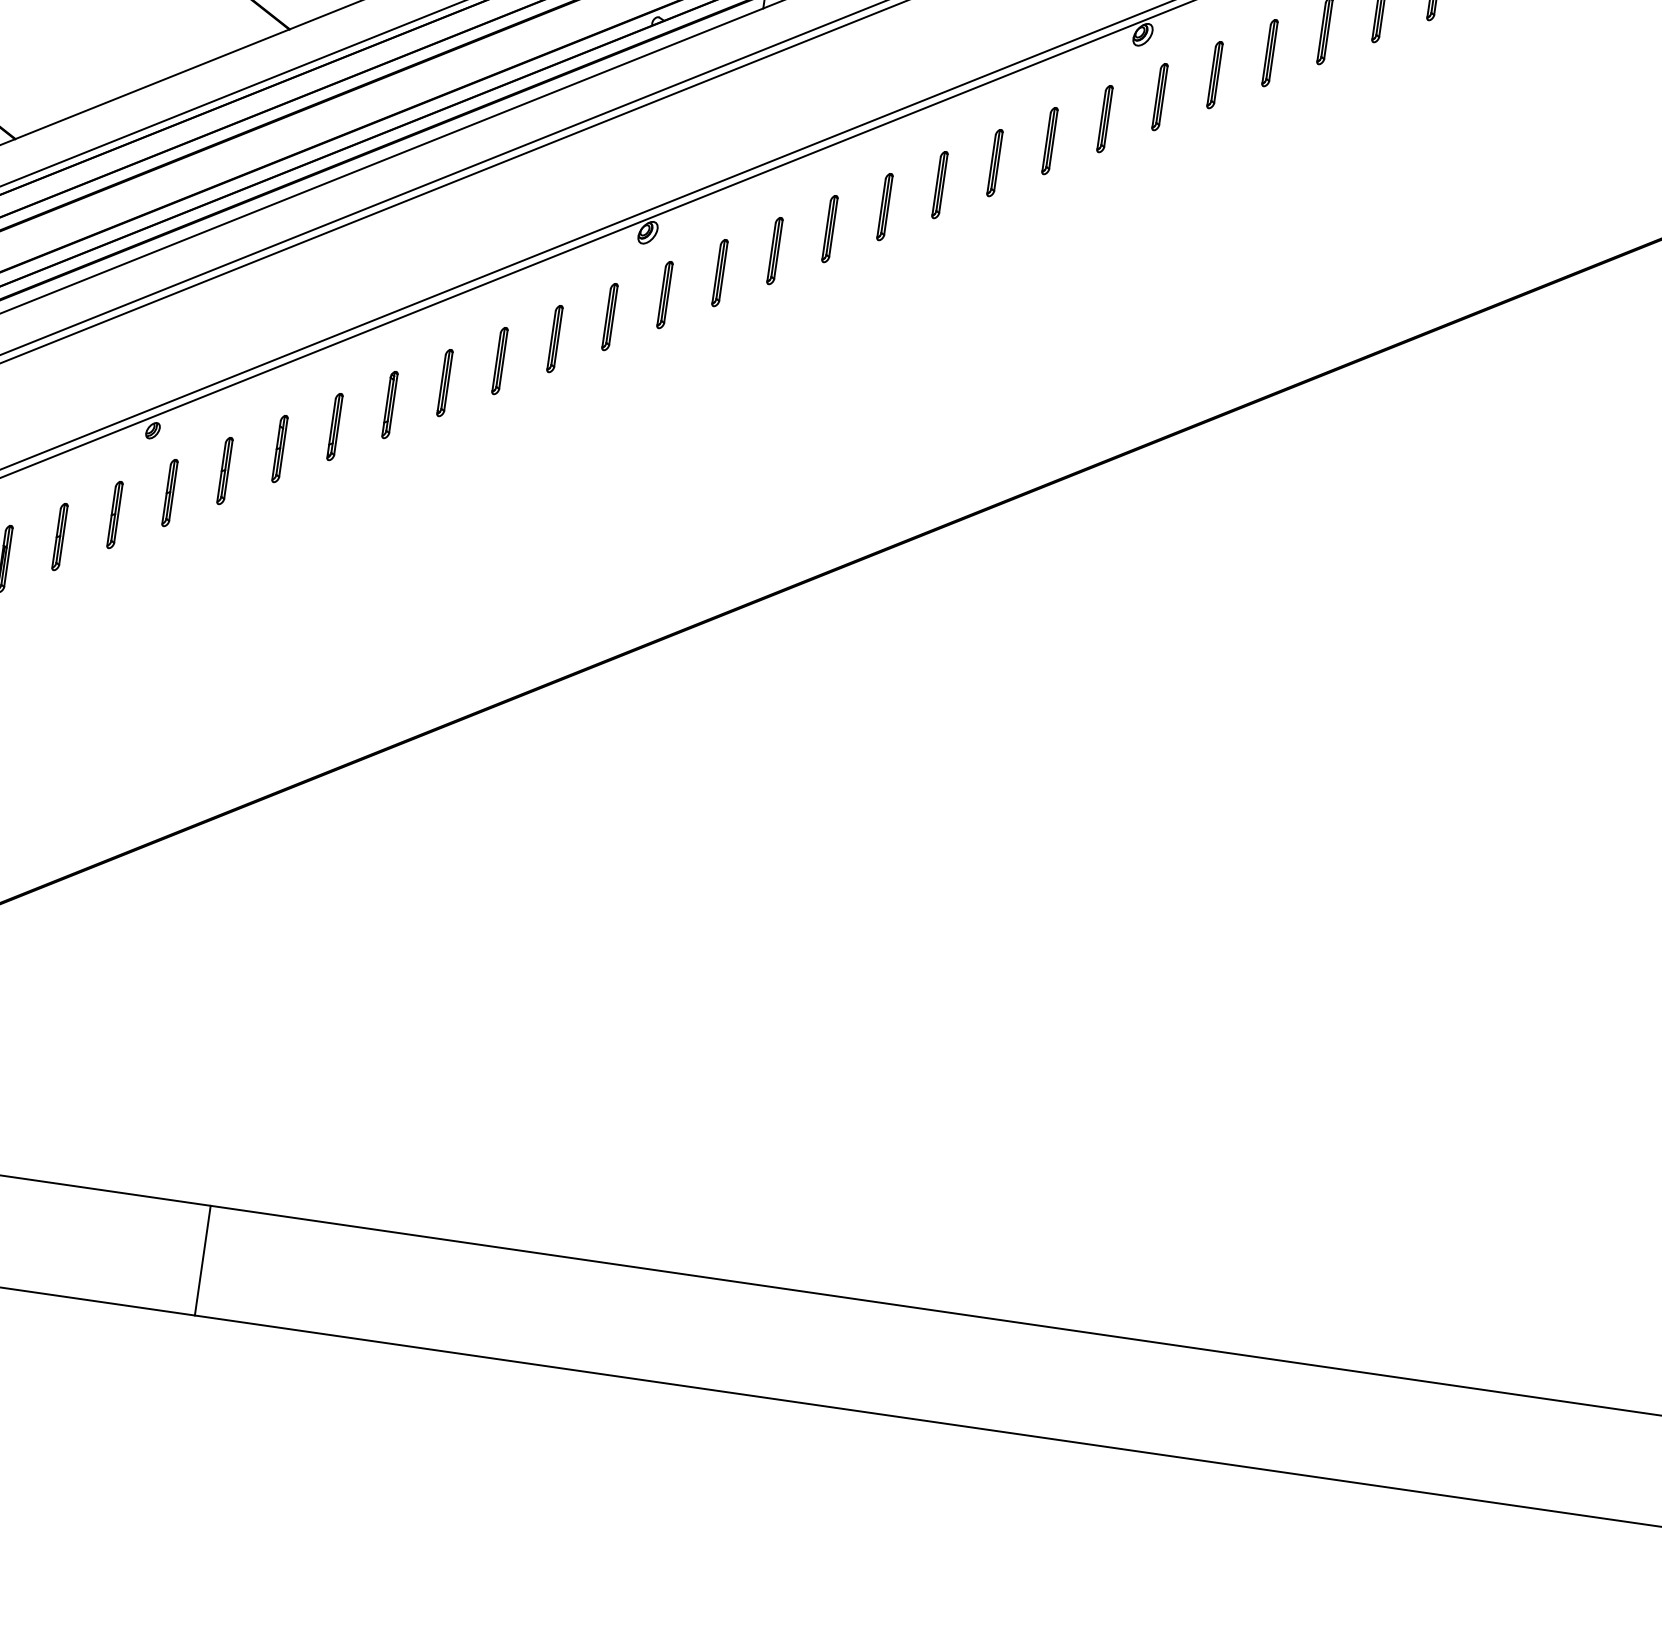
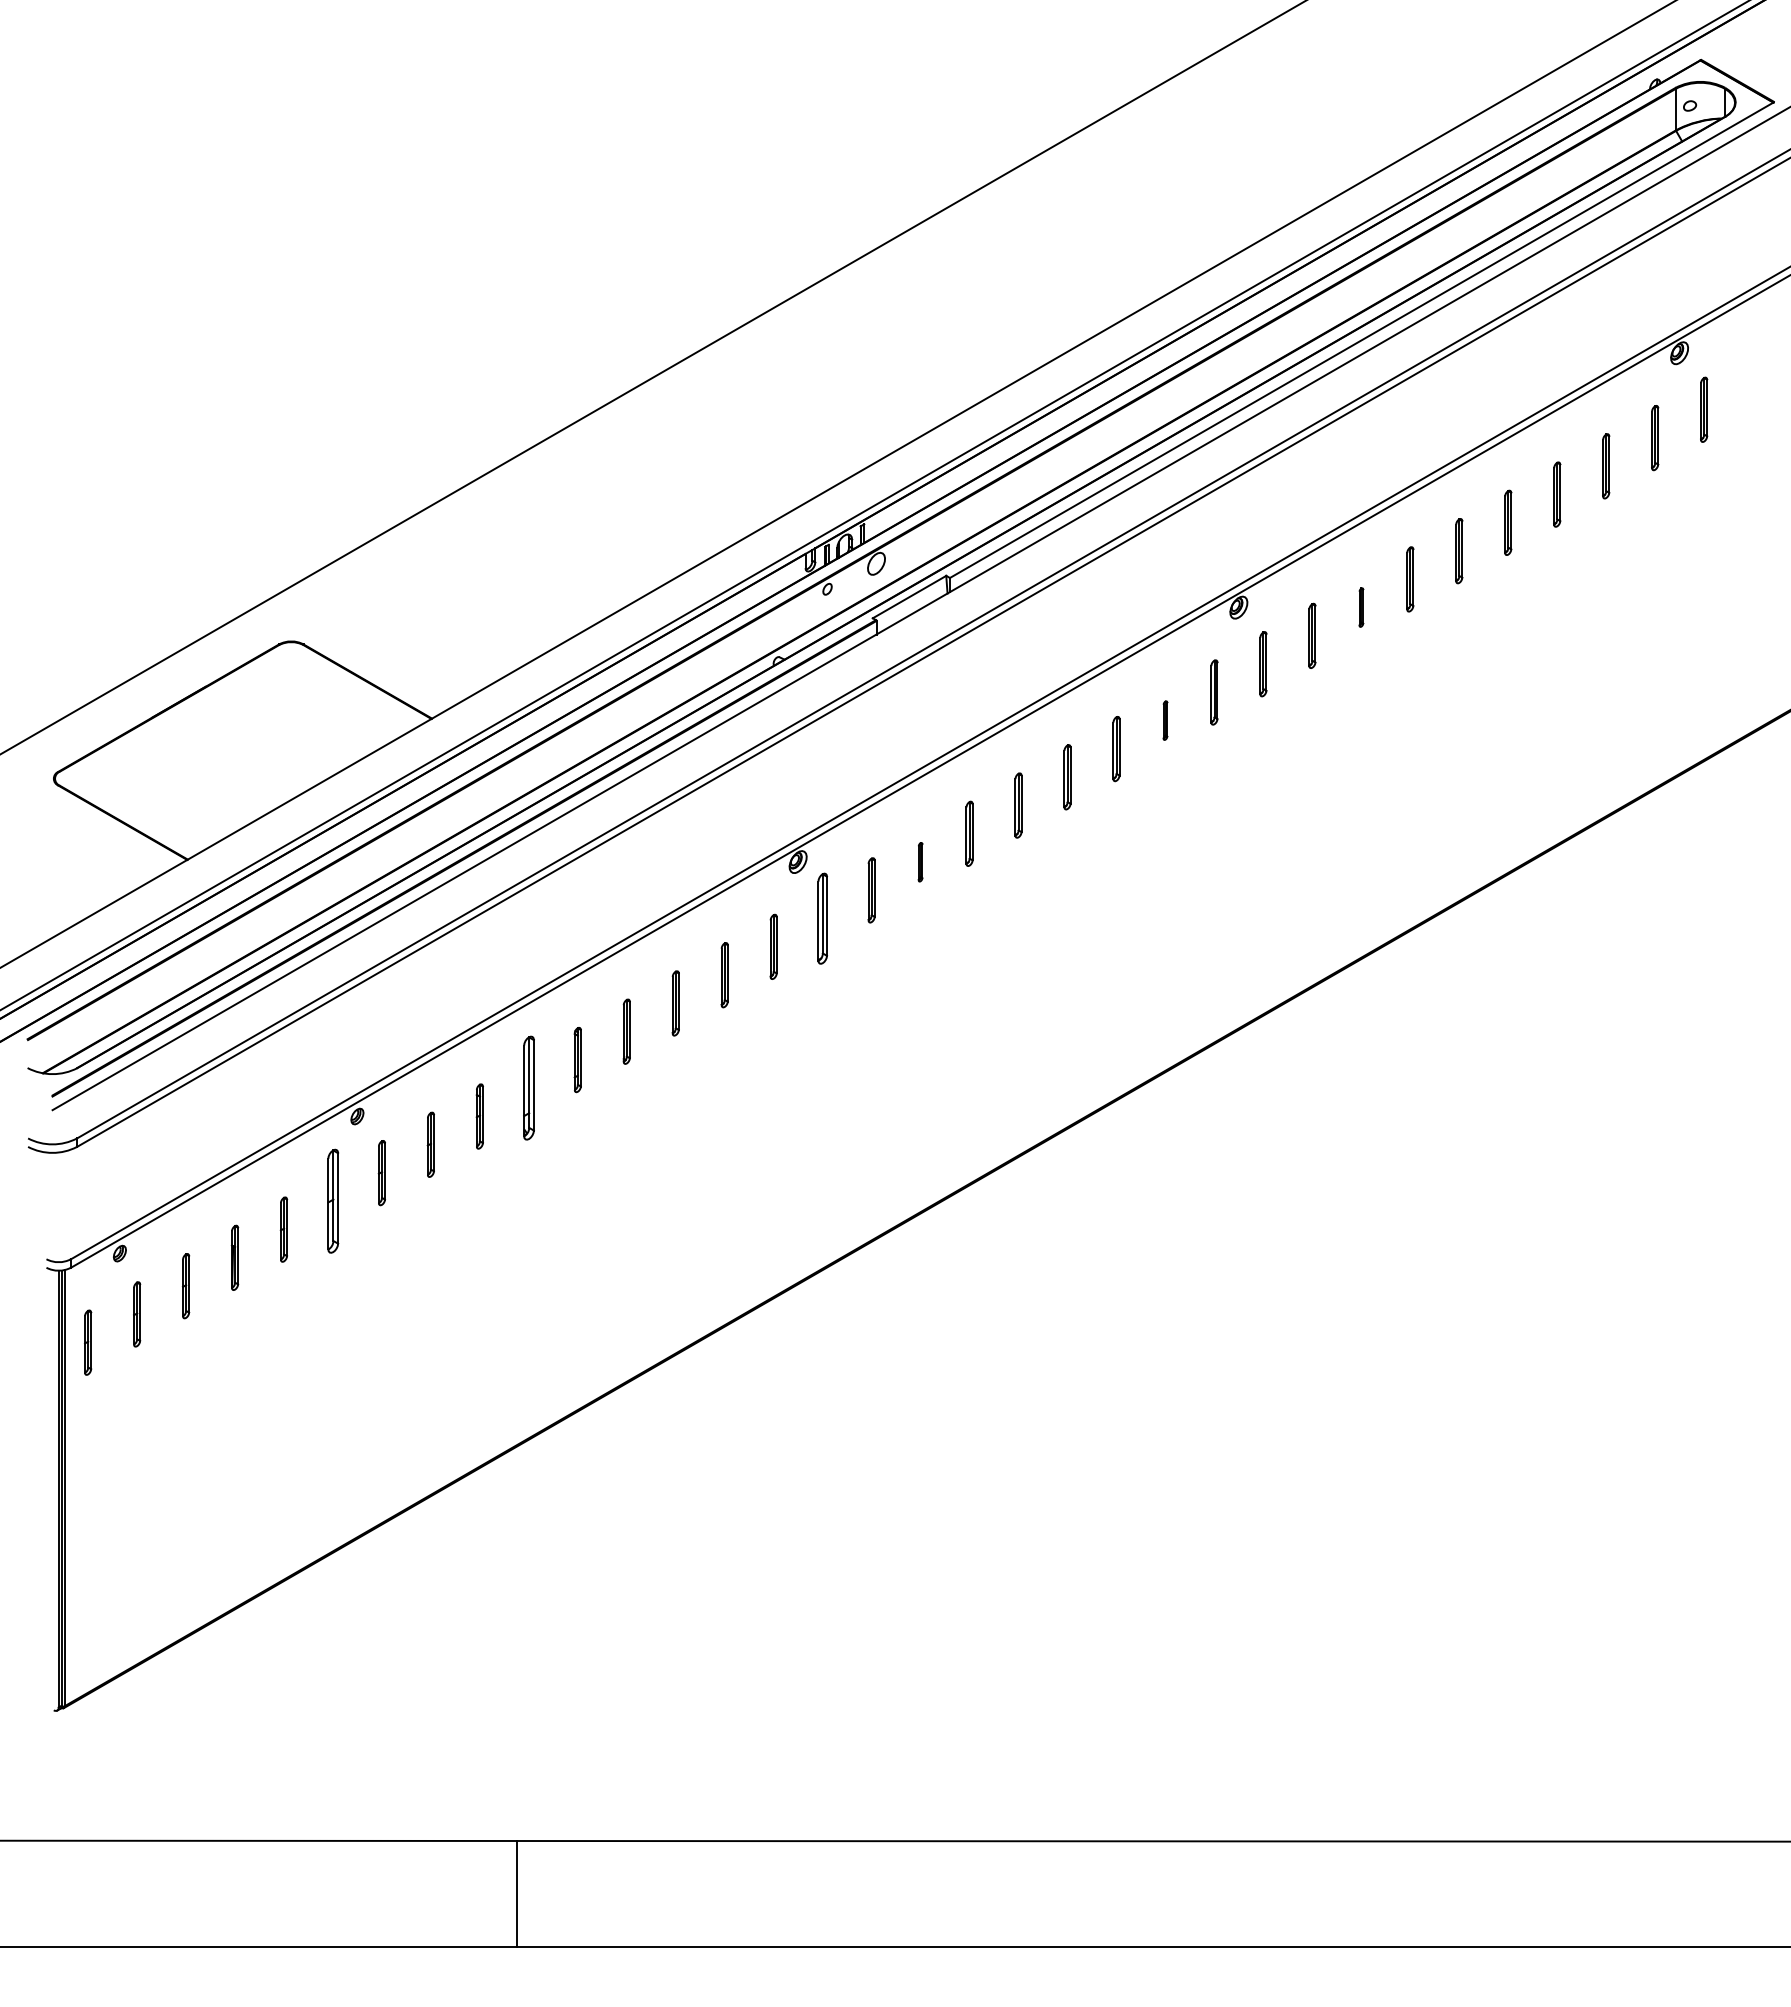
part: (1270, 52) -> (1361, 607), size x0.6
part: (1050, 140) -> (1165, 720), size x0.6
part: (774, 251) -> (920, 862), size x0.6
part: (664, 294) -> (822, 918), size x1.4
part: (334, 427) -> (528, 1088), size x1.6
part: (114, 515) -> (332, 1201), size x1.6

